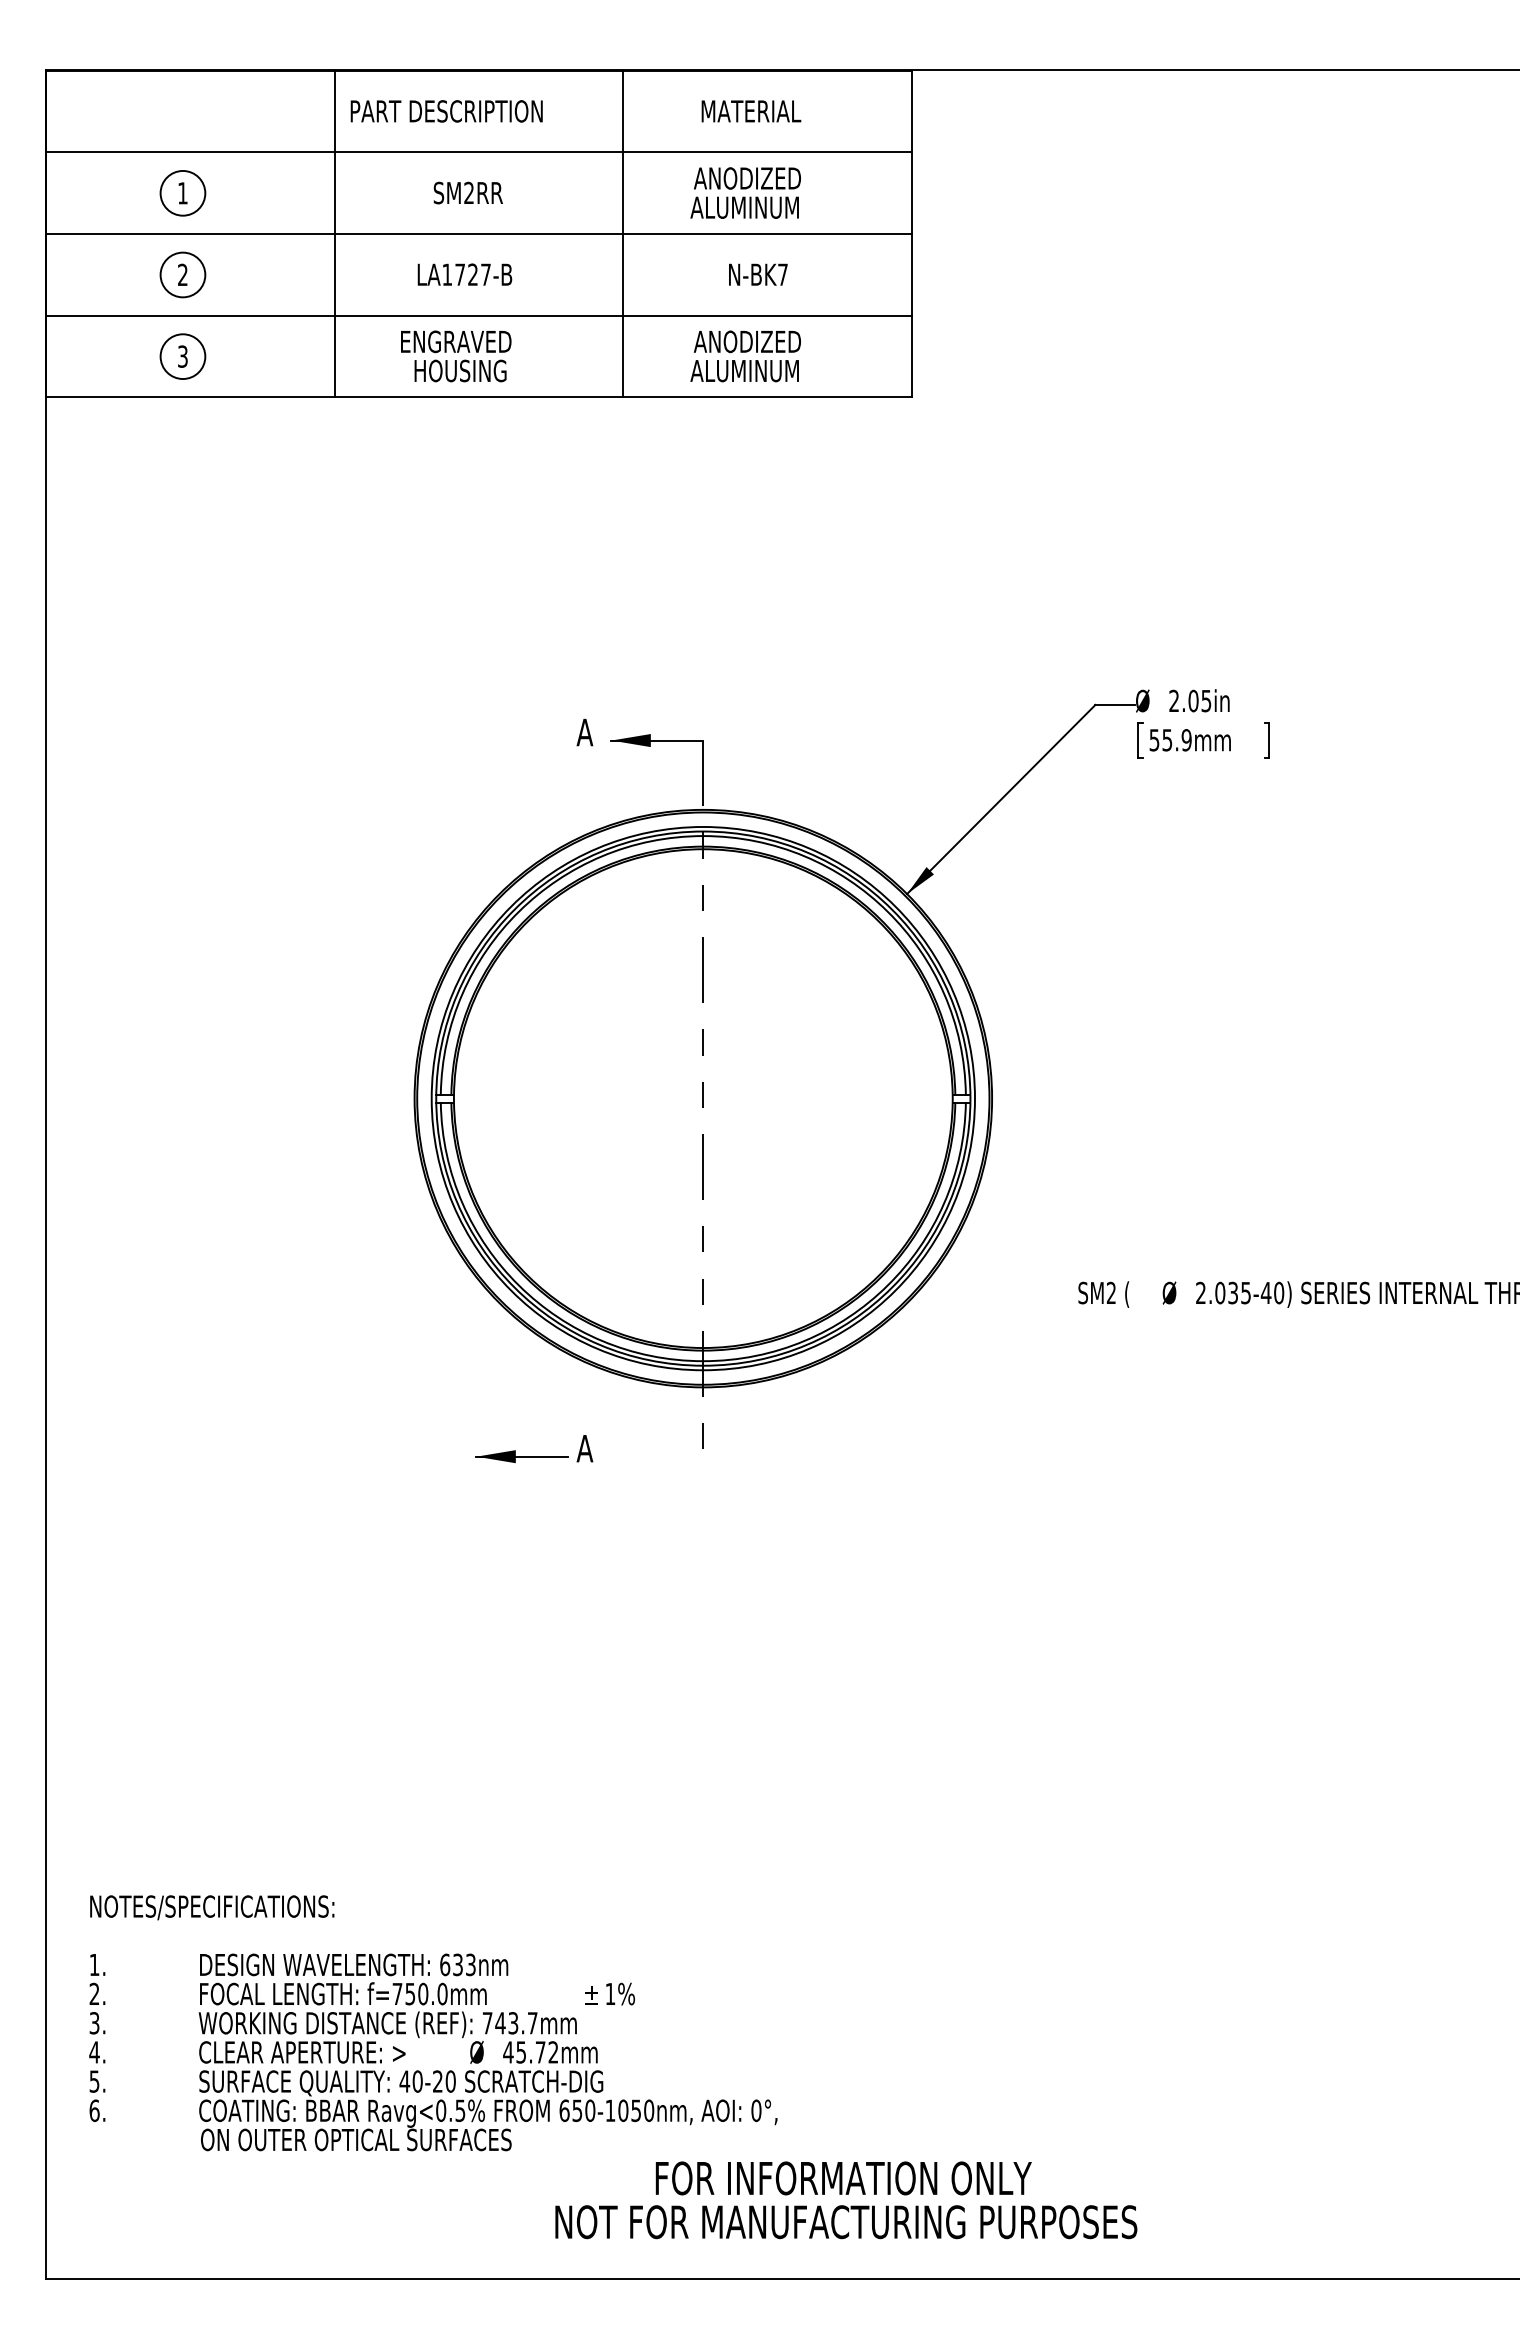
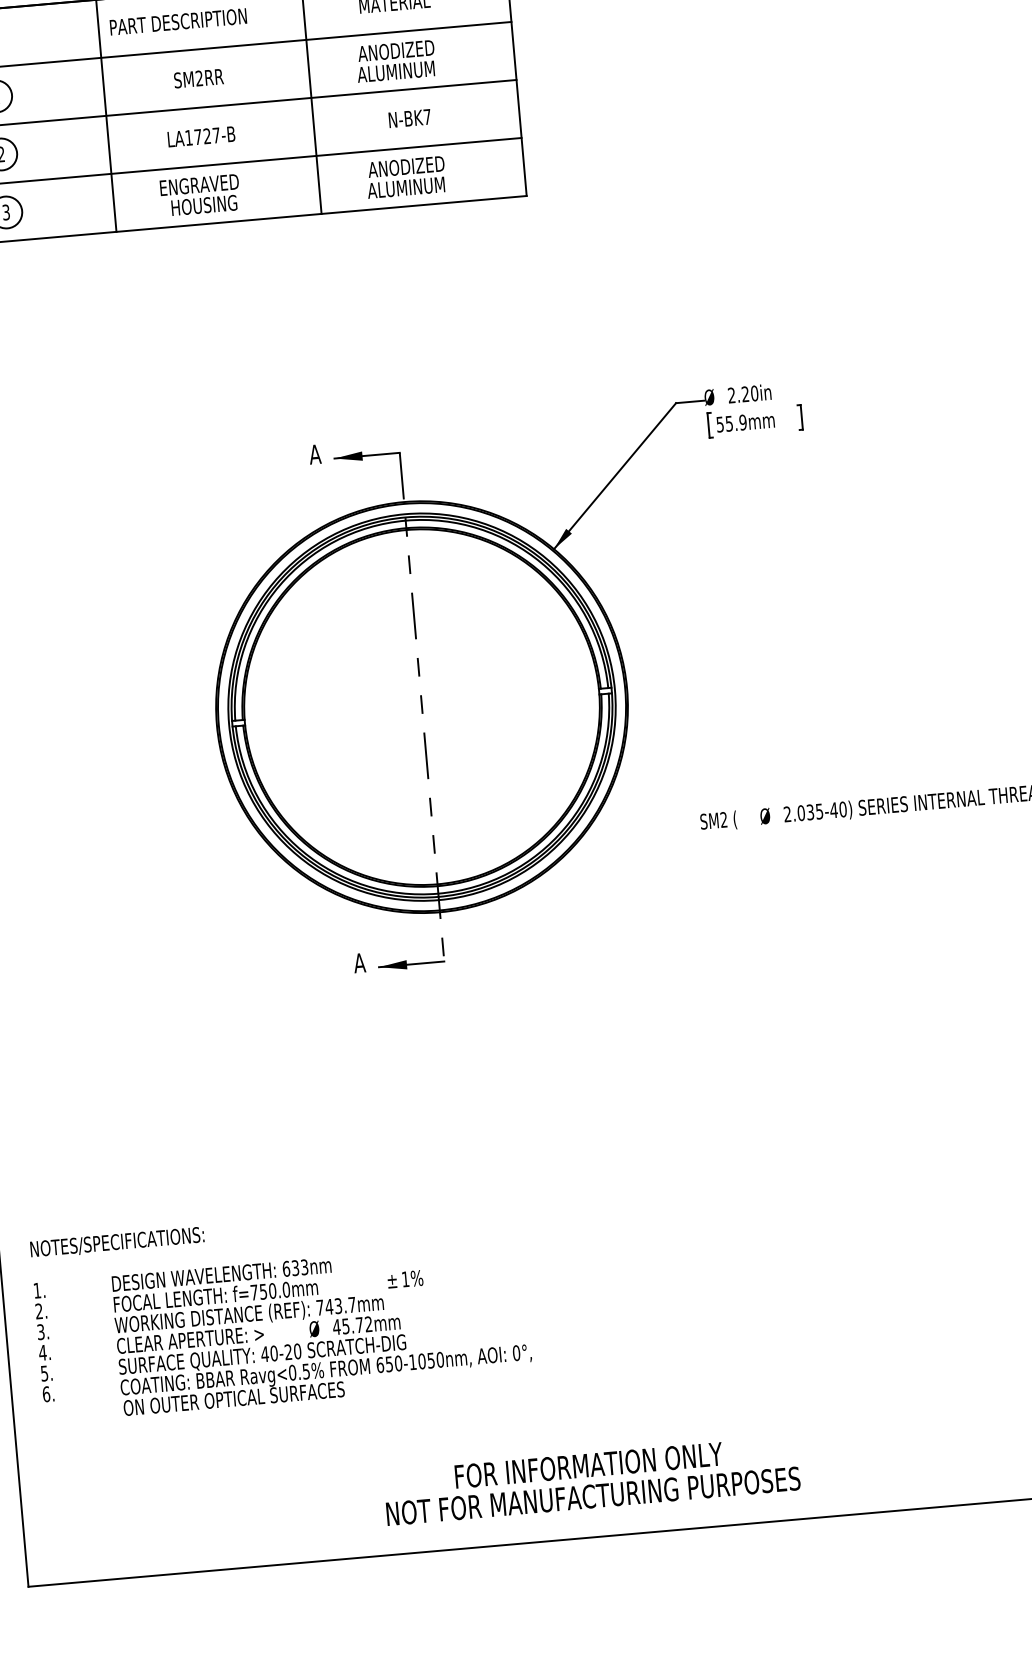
text: (1199, 700) -> (749, 393), 2.05in -> 2.20in
part: (521, 1456) -> (410, 964), moved
text: (433, 2023) -> (281, 1311), moved

